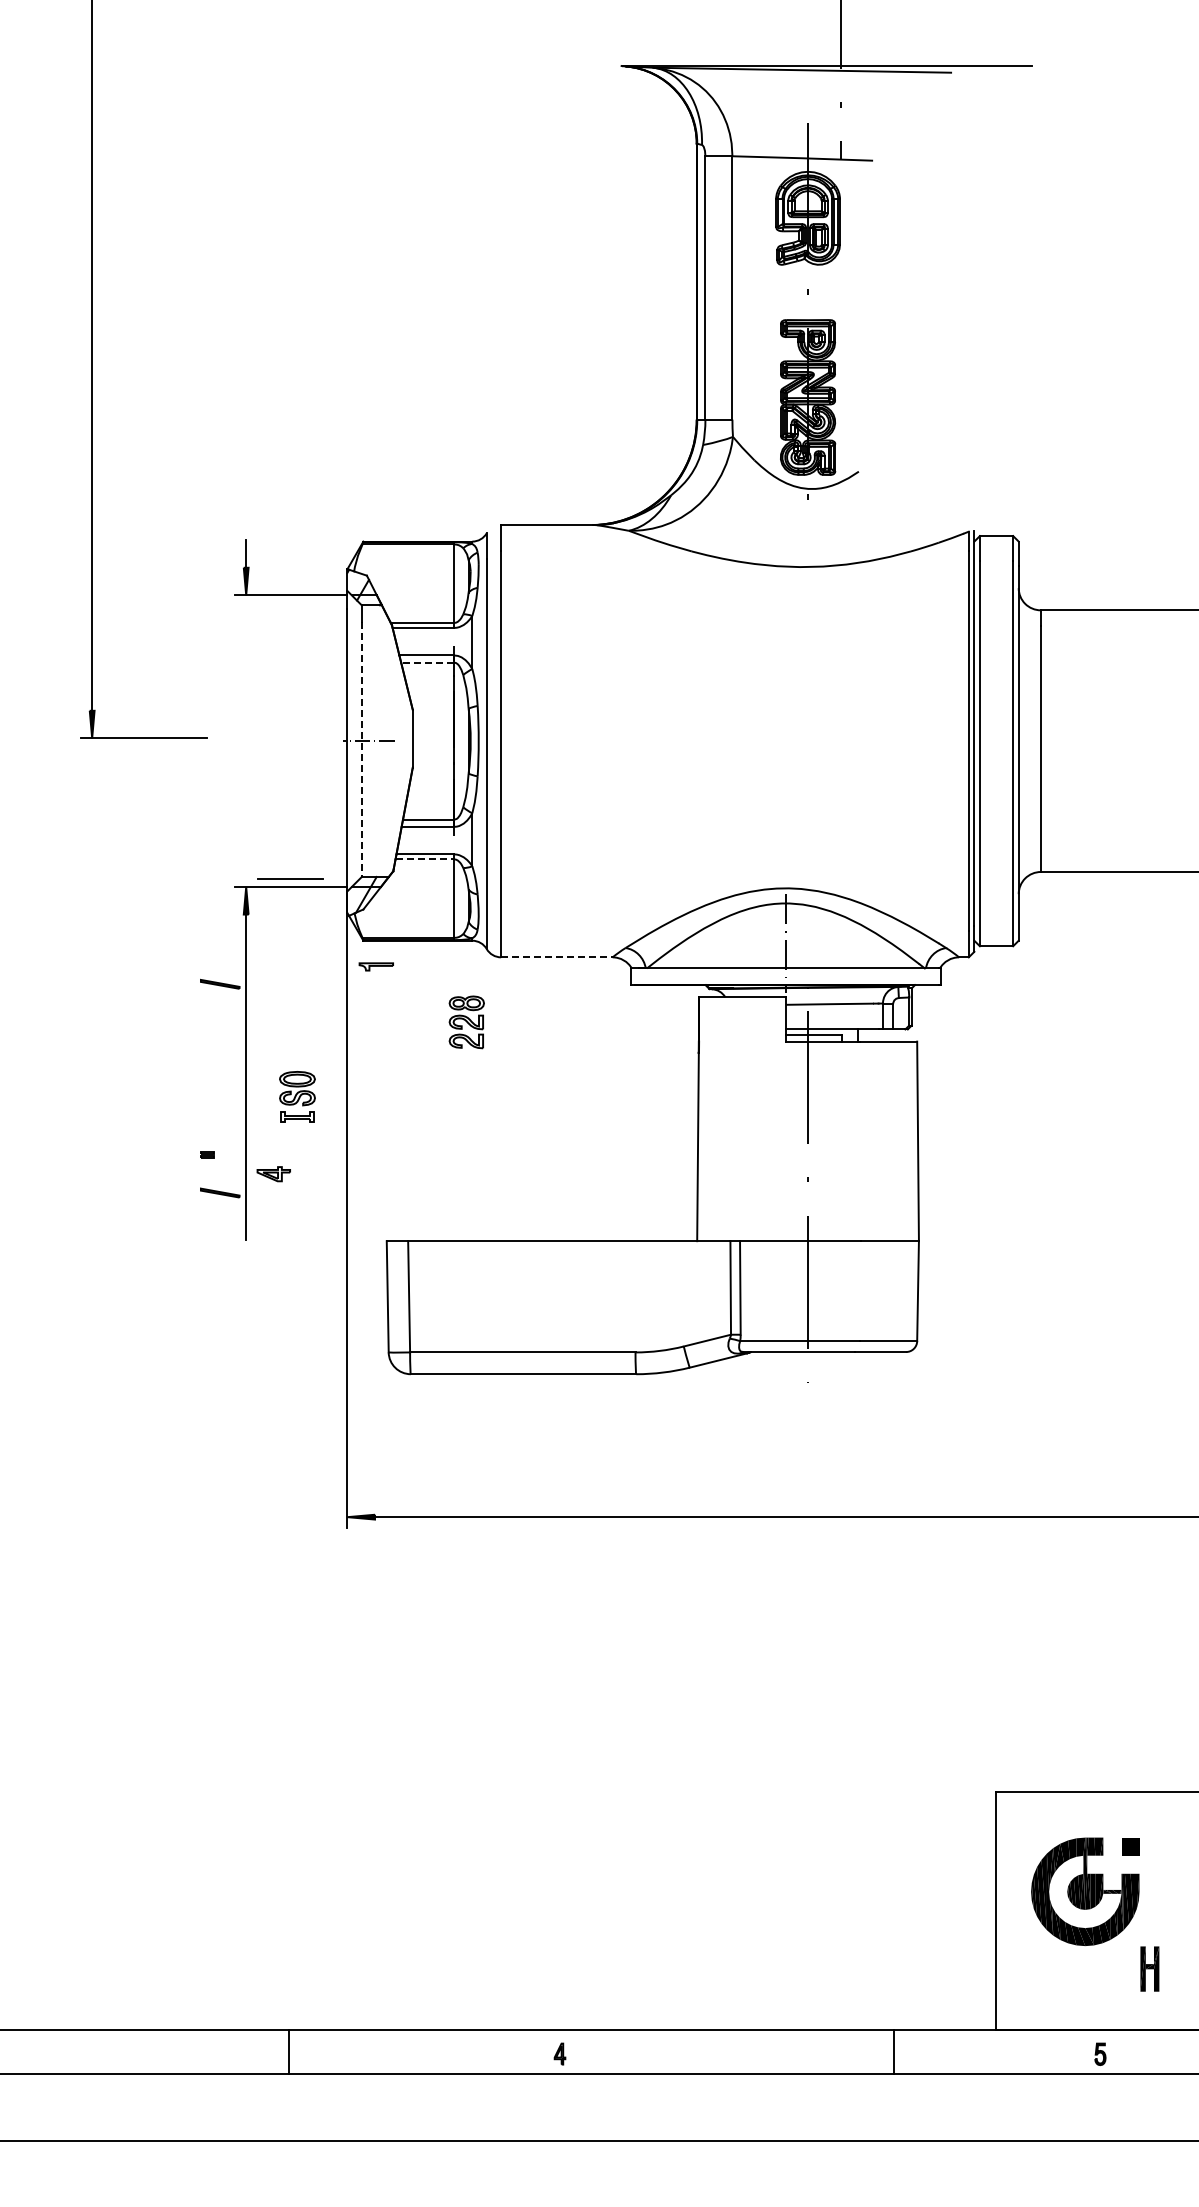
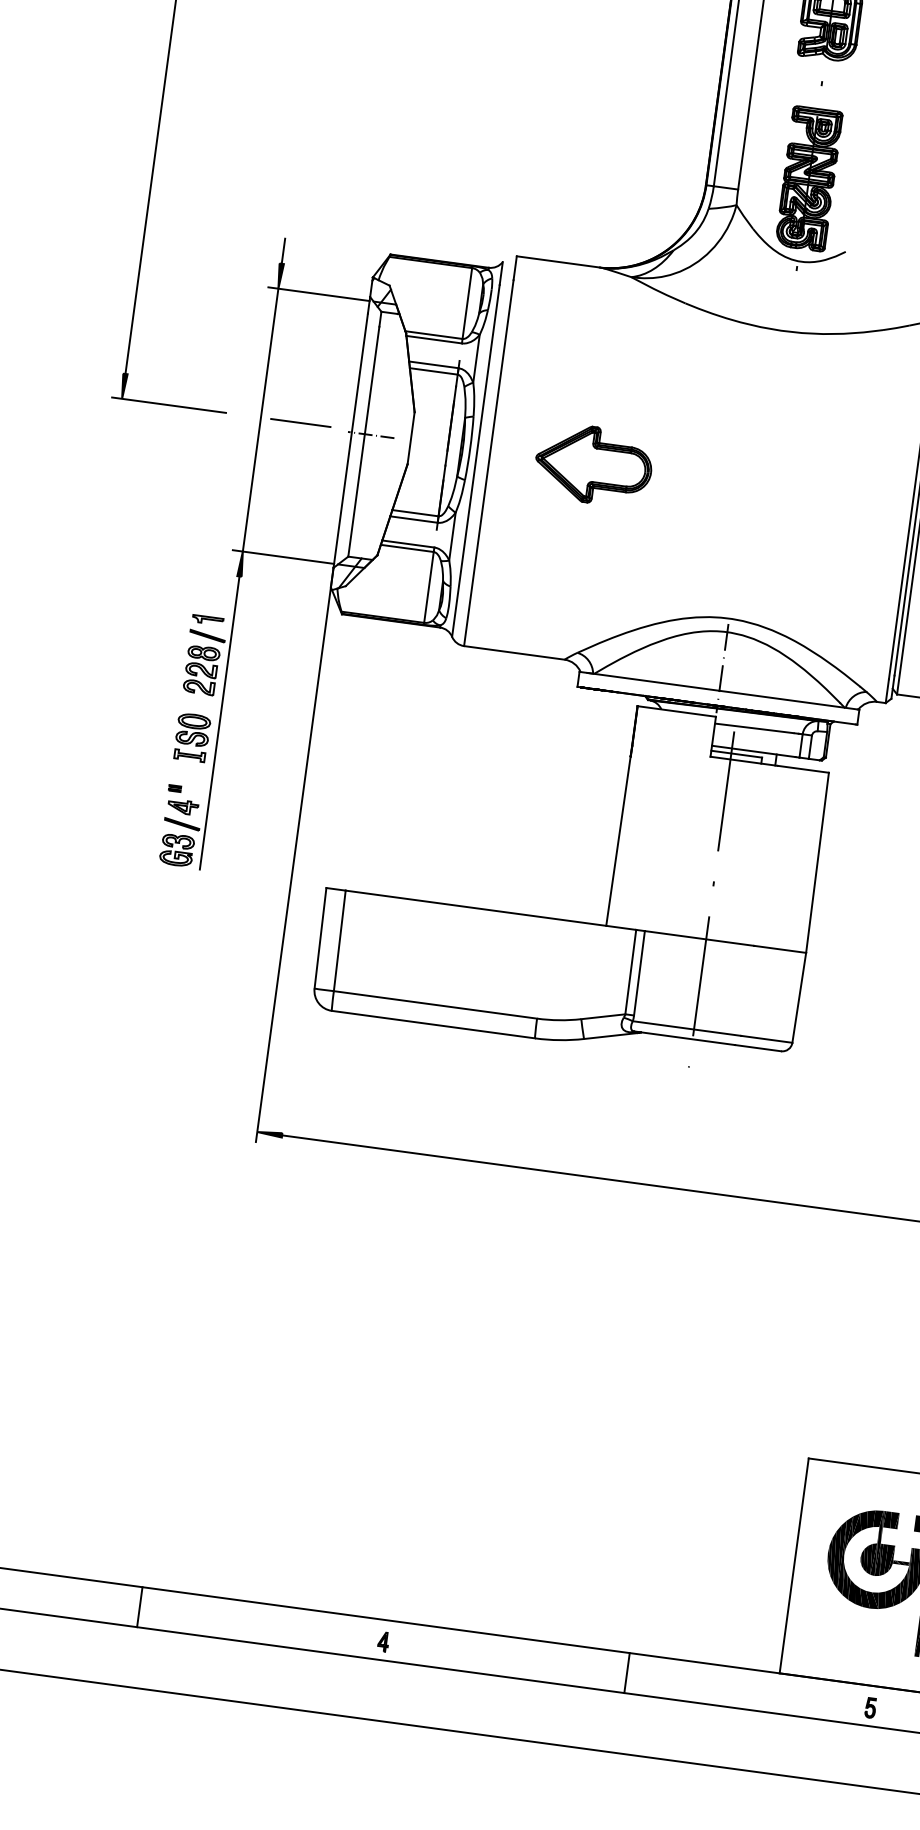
line: (427, 662) -> (433, 371), dashed -> solid
line: (246, 740) -> (260, 419), added
part: (615, 740) -> (593, 464), added
line: (361, 749) -> (363, 441), dashed -> solid
line: (425, 859) -> (407, 548), dashed -> solid
line: (290, 878) -> (301, 422), moved
line: (556, 957) -> (513, 652), dashed -> solid
part: (375, 966) -> (207, 619), moved
part: (466, 1022) -> (201, 670), moved
part: (297, 1096) -> (192, 737), moved
part: (273, 1174) -> (182, 807), moved
part: (218, 1221) -> (177, 849), added
line: (893, 2051) -> (626, 1672), moved

